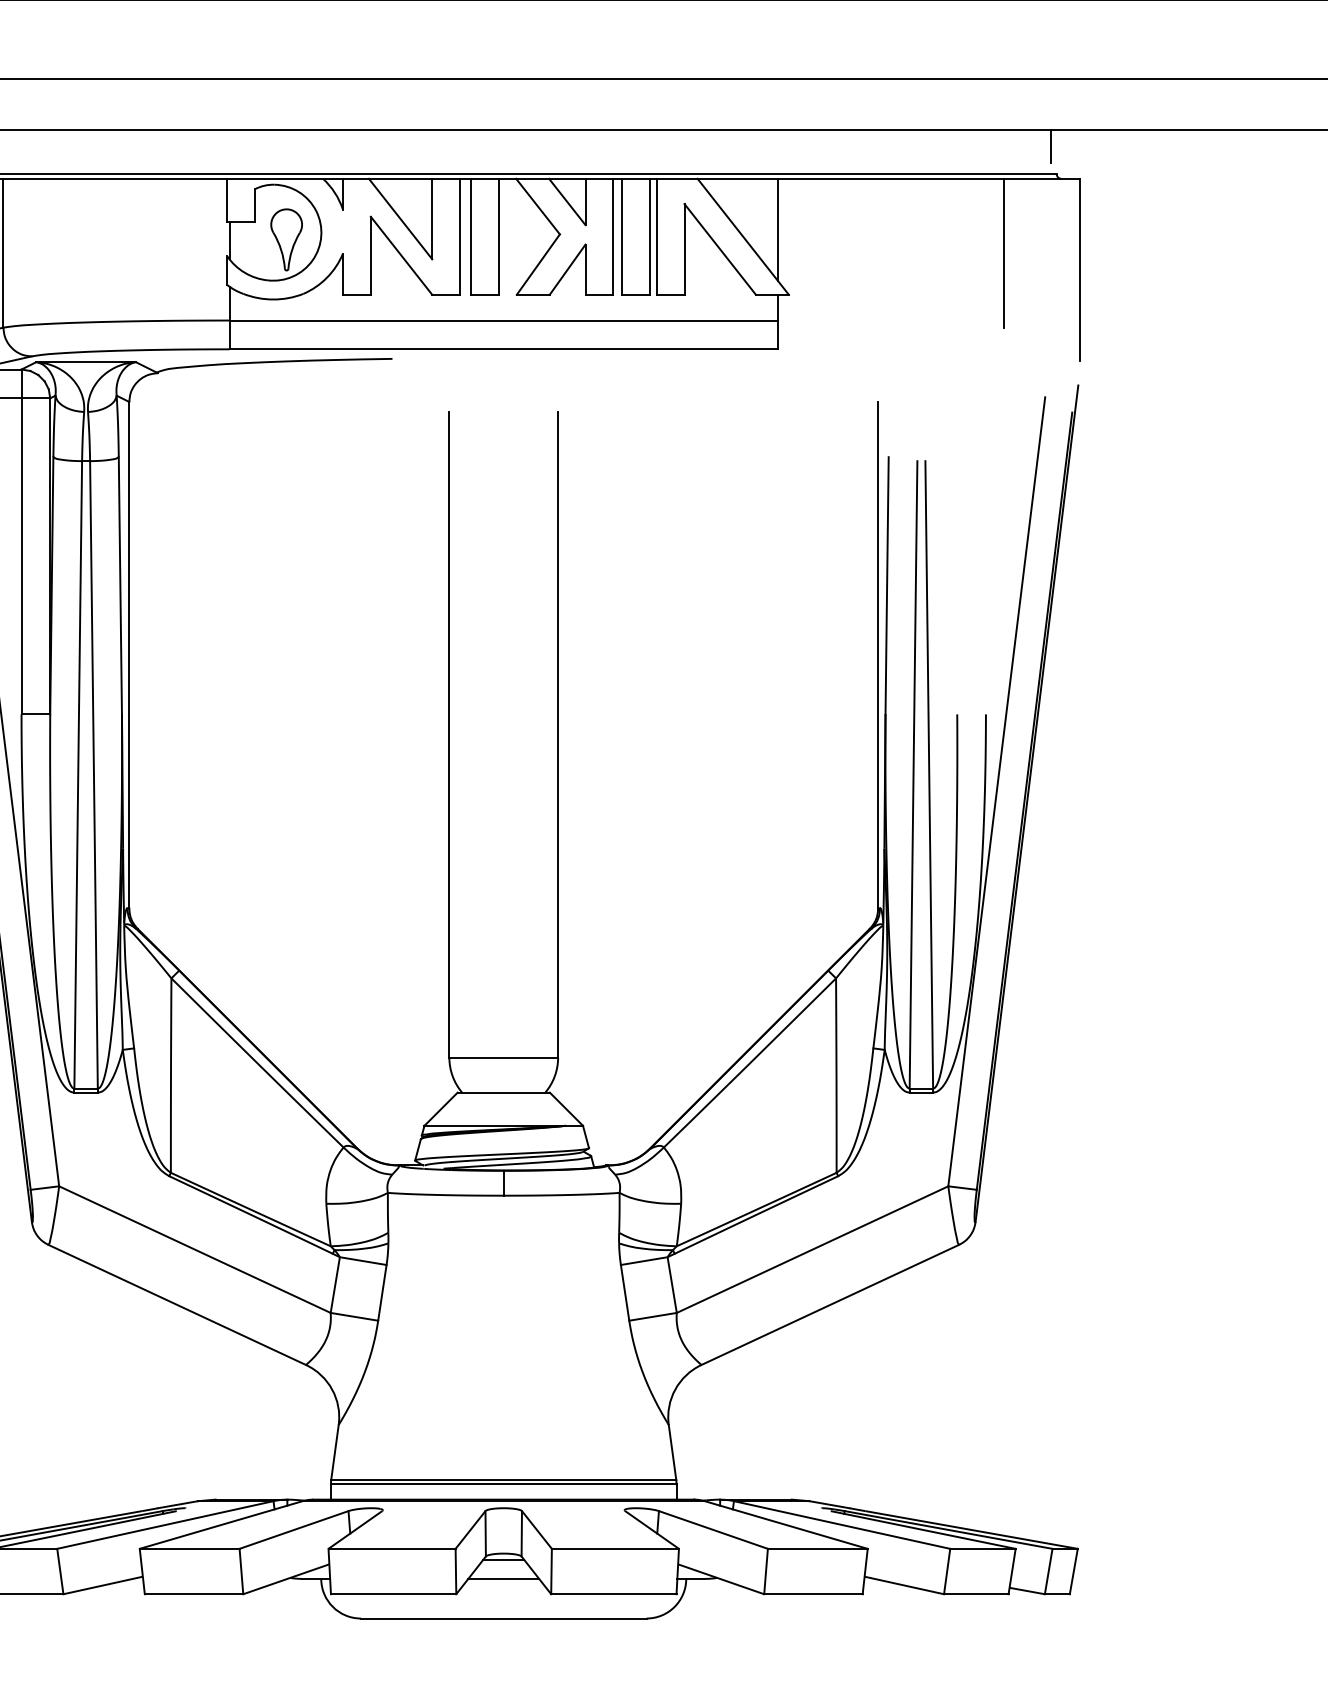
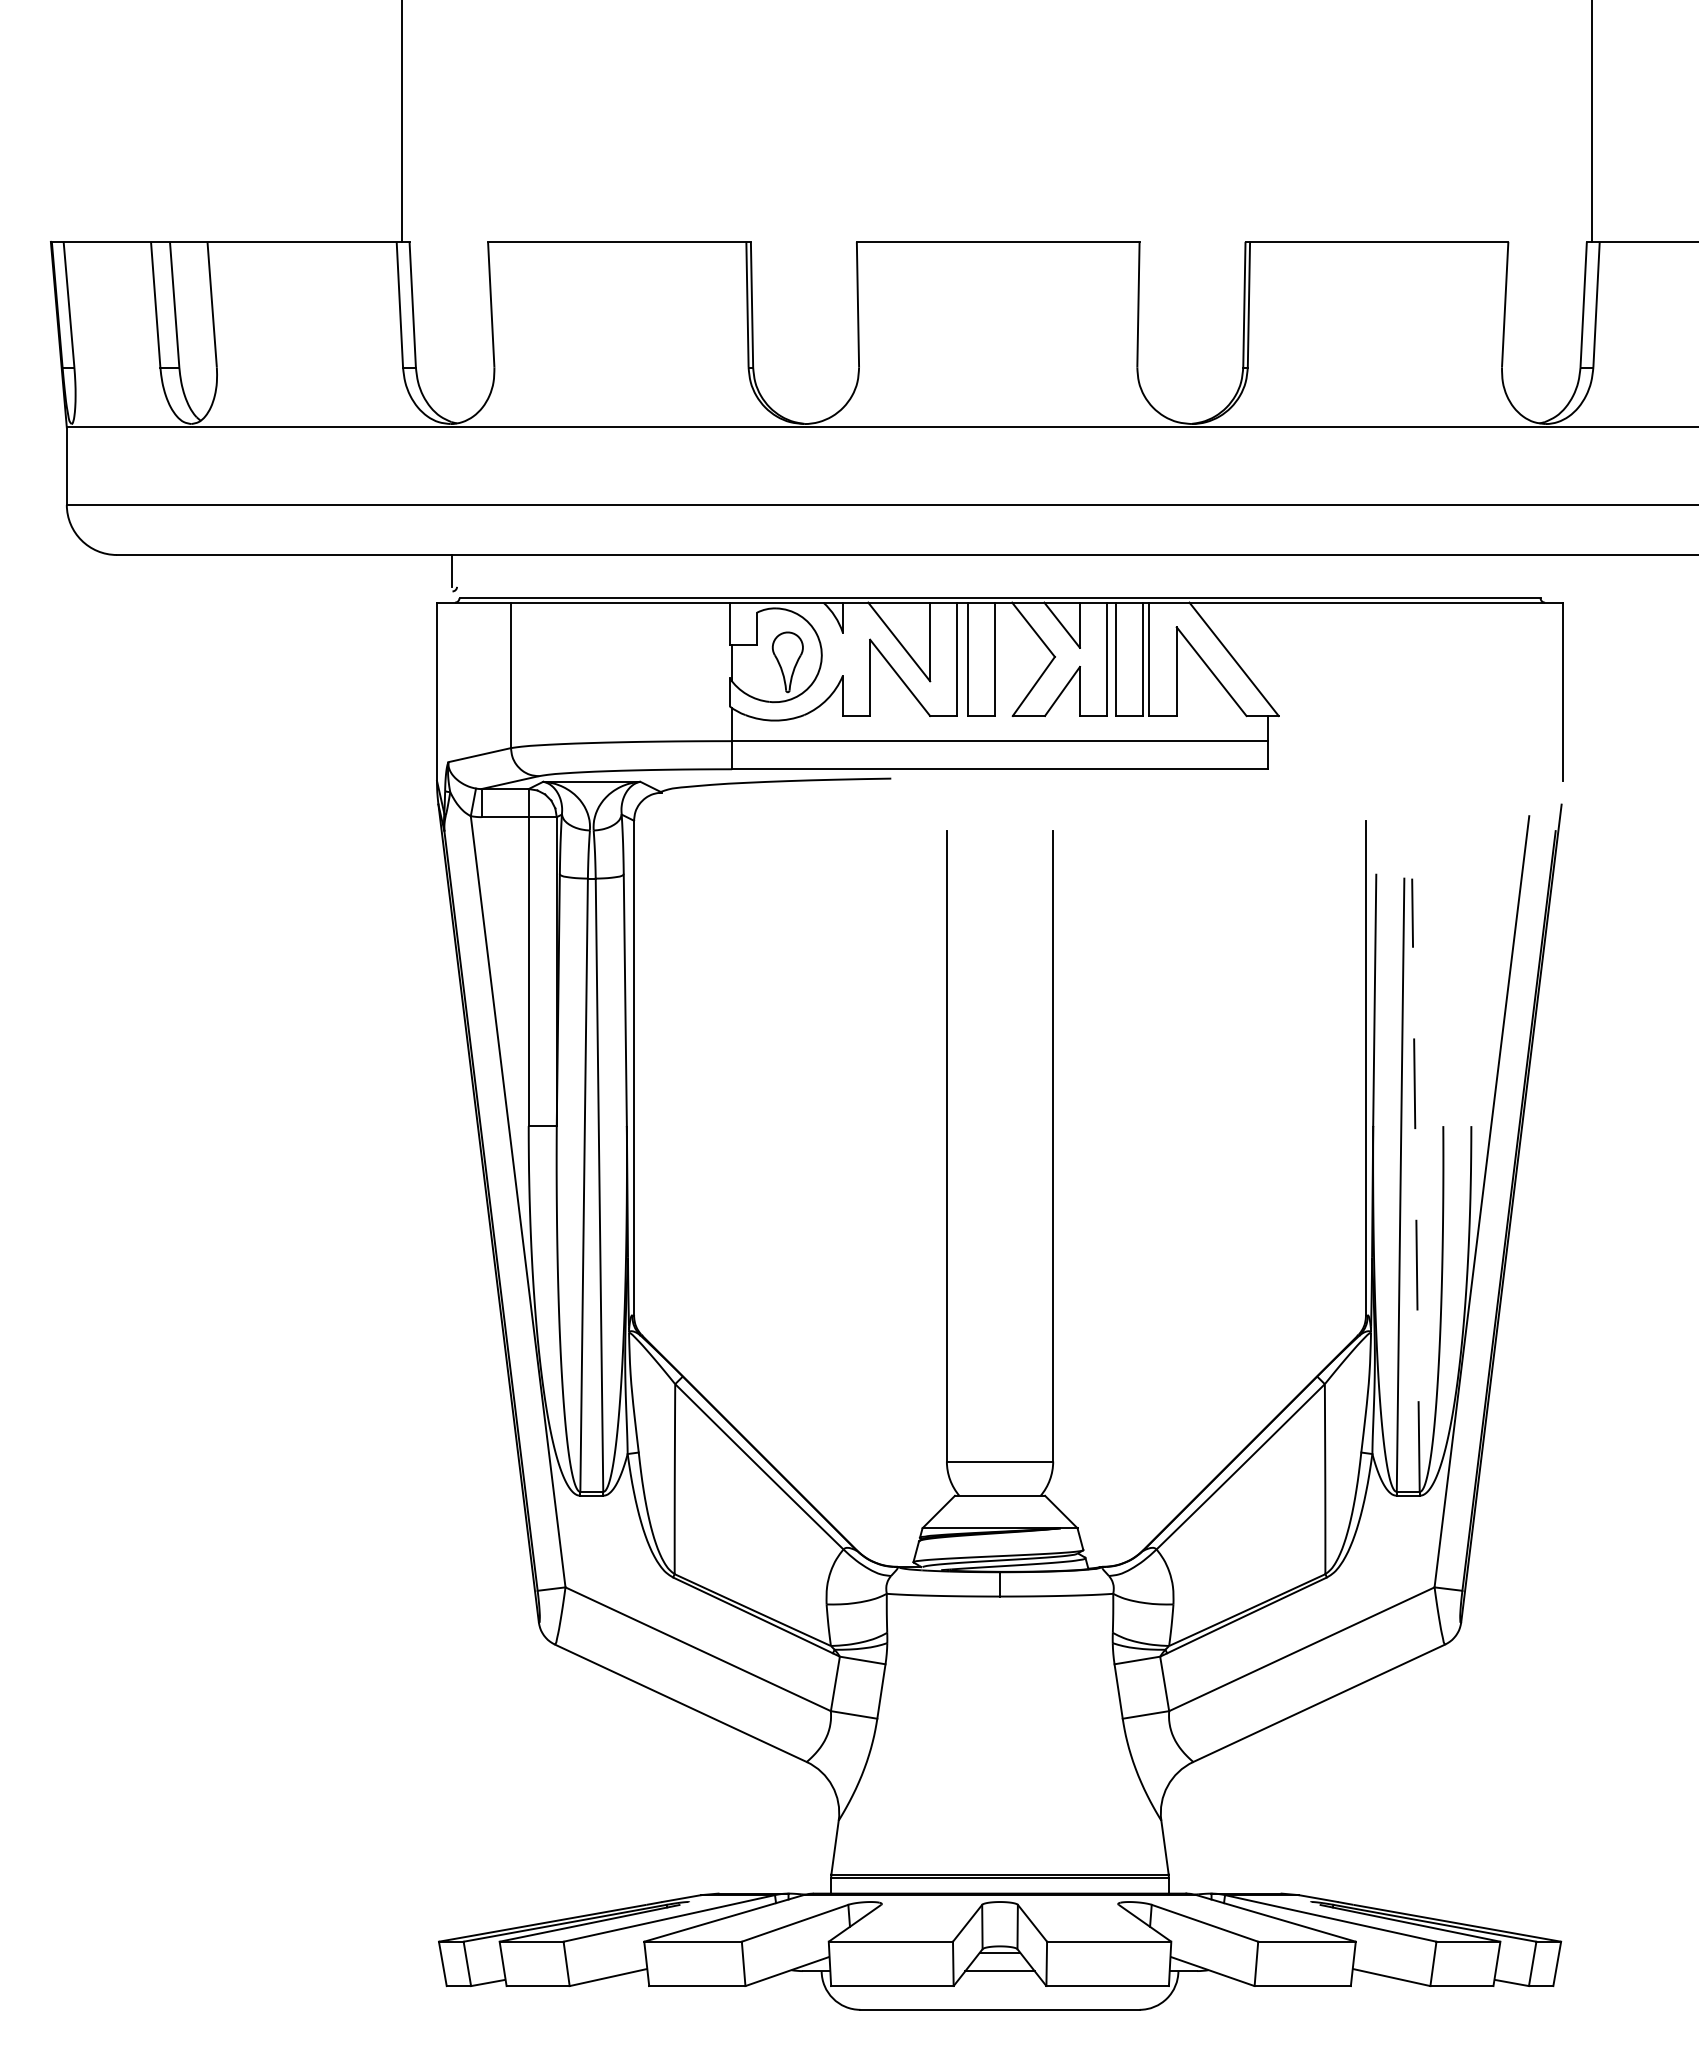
line: (1051, 145) -> (1535, 570), removed
line: (777, 229) -> (1267, 652), removed
line: (1004, 253) -> (1489, 675), removed
line: (928, 775) -> (1415, 1185), solid -> dashed

